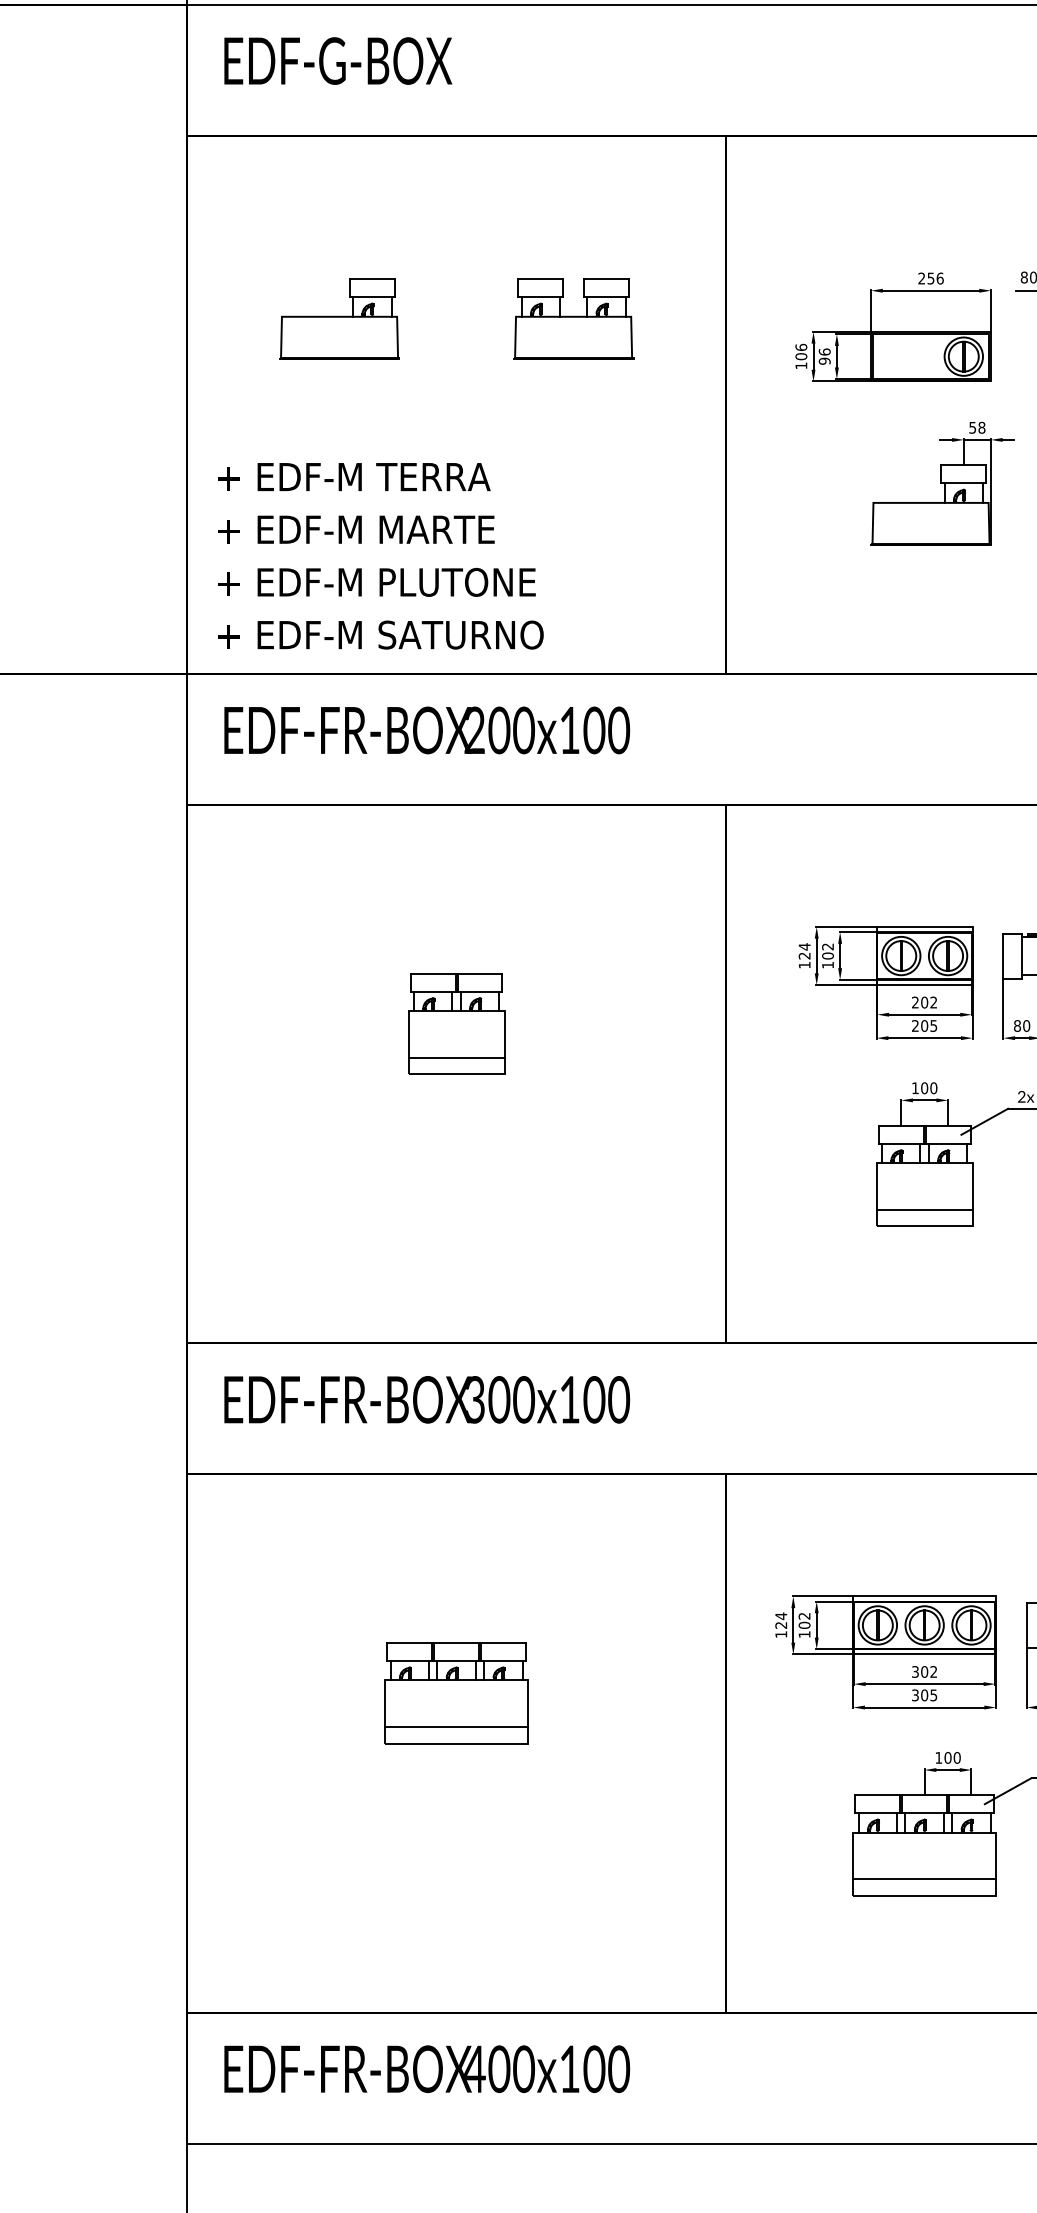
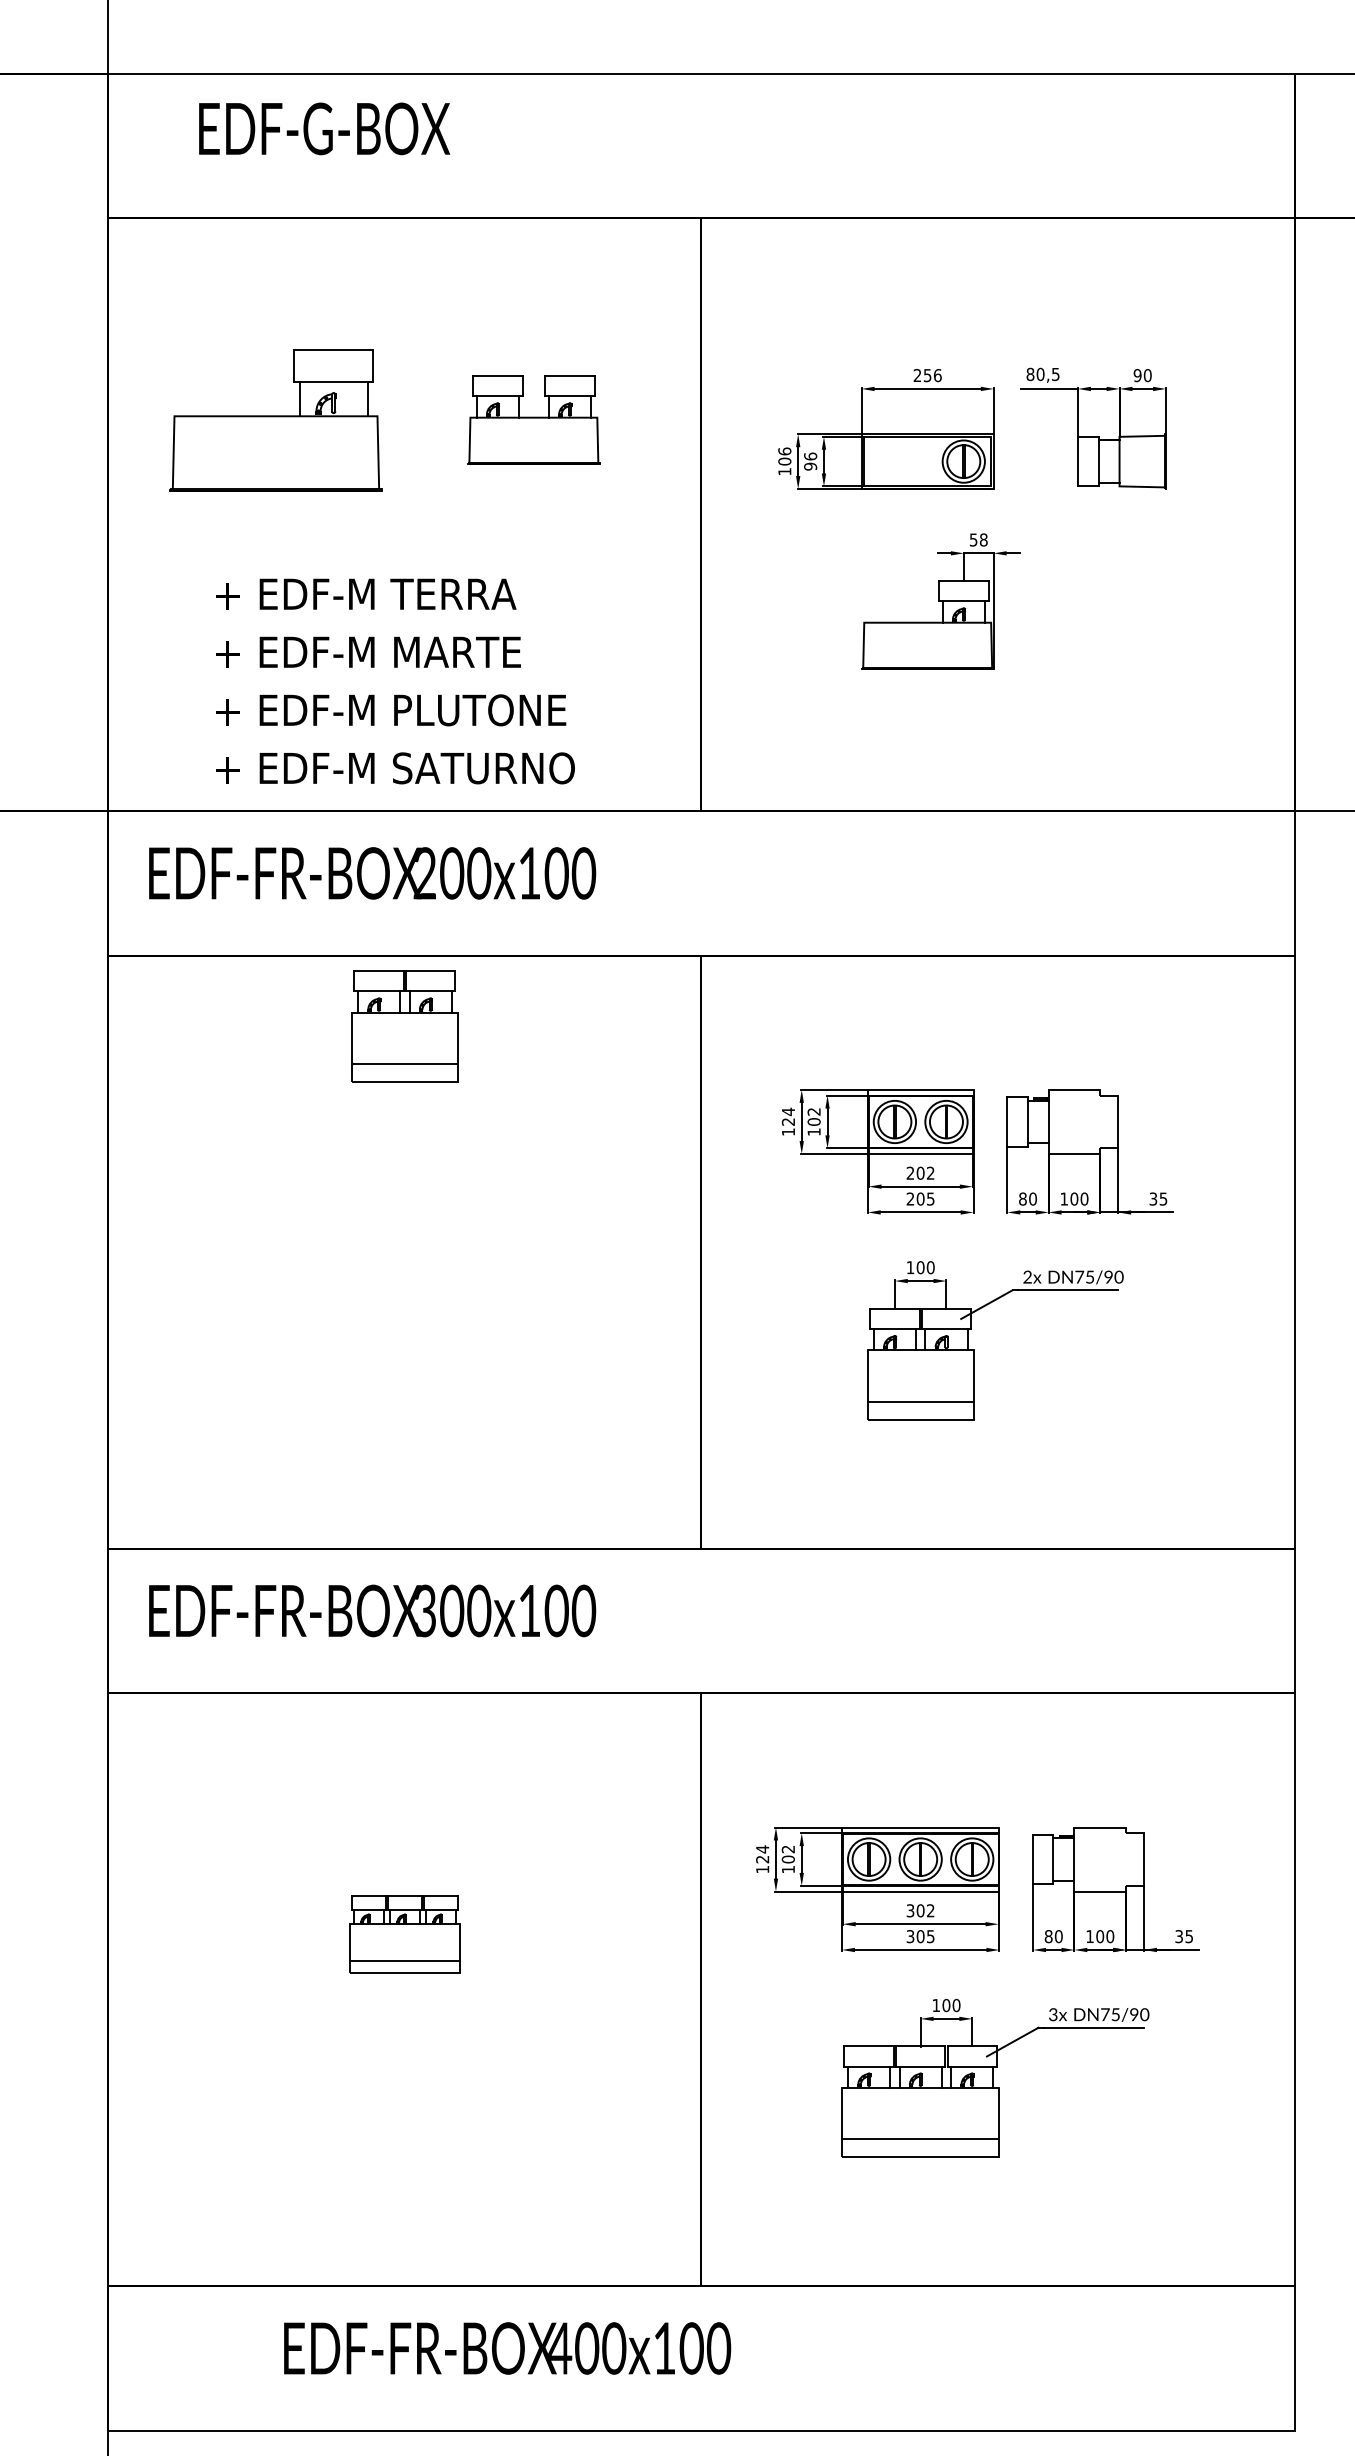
text: (338, 60) -> (324, 128), moved
part: (339, 318) -> (275, 419), size x1.6
text: (380, 556) -> (395, 681), moved
part: (456, 1023) -> (404, 1026), moved
part: (456, 1693) -> (404, 1934), size x0.7
text: (427, 2069) -> (507, 2348), moved

